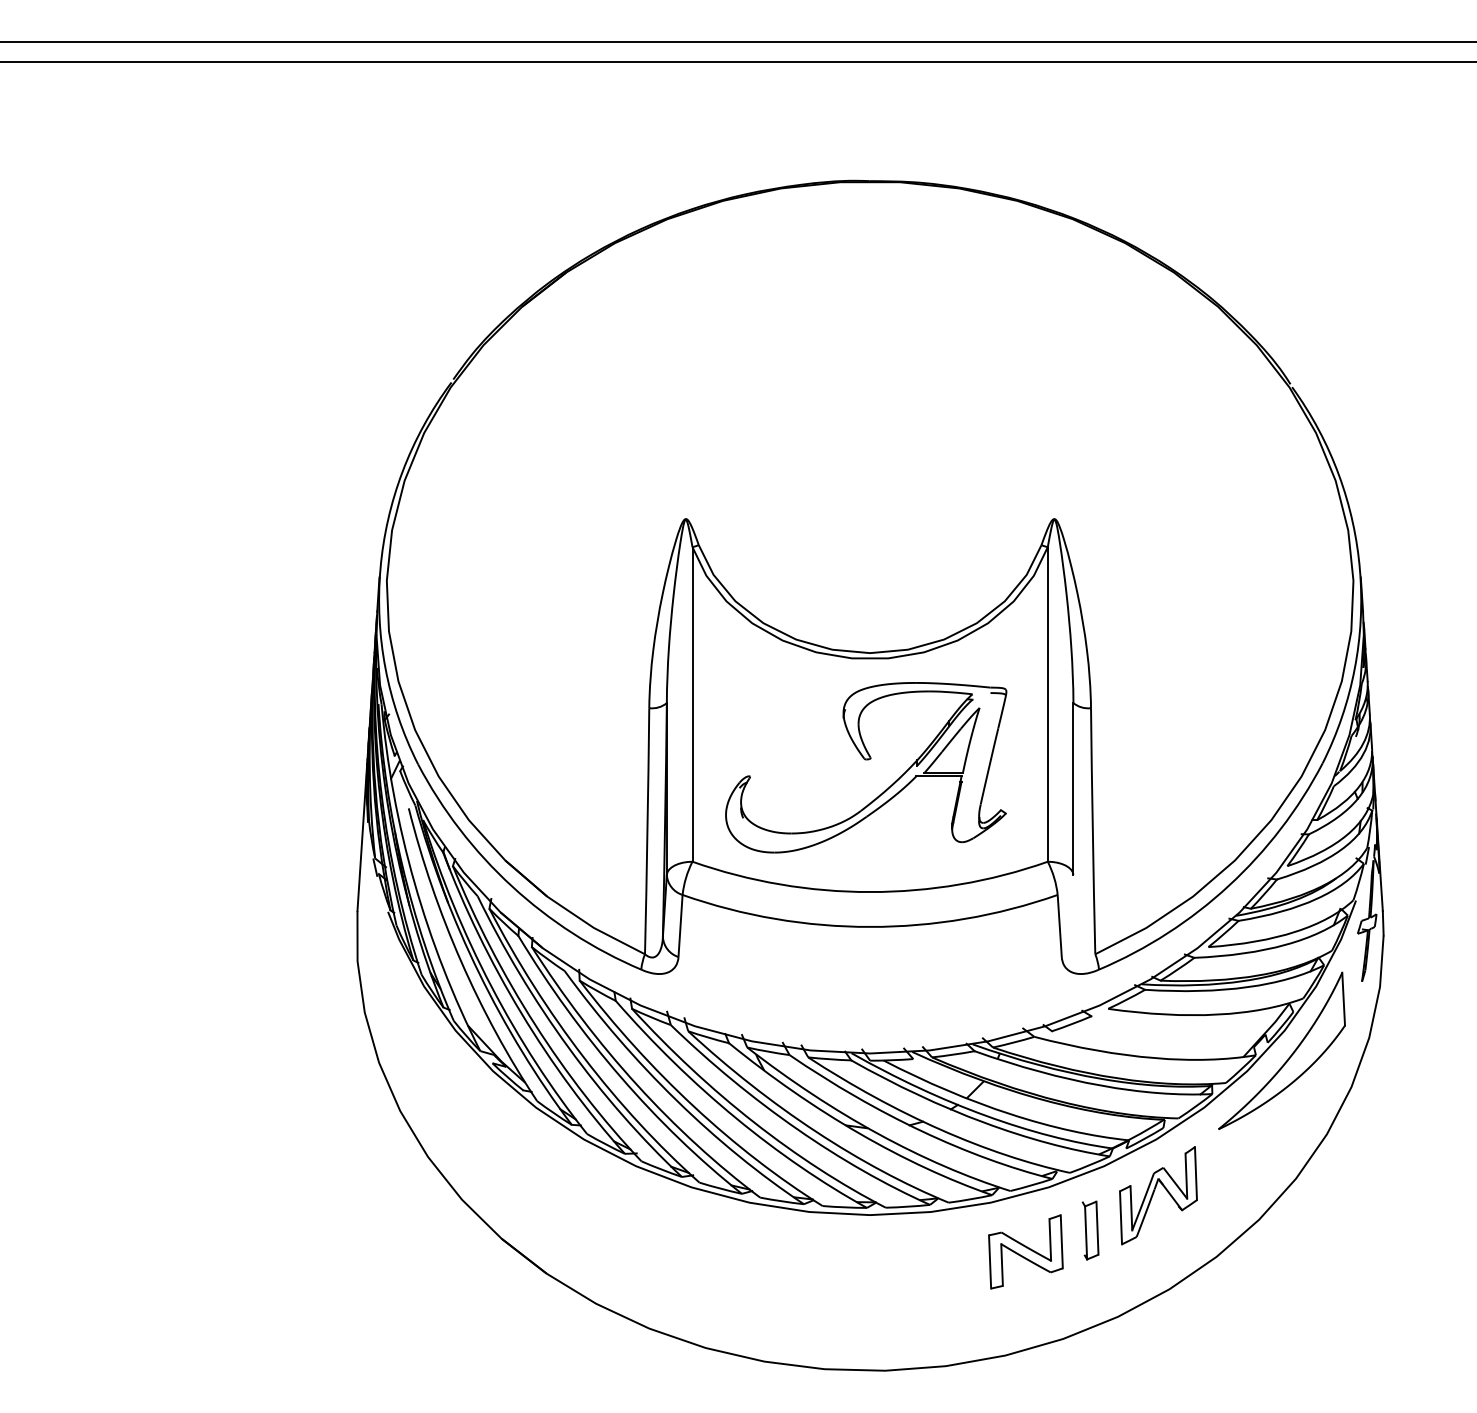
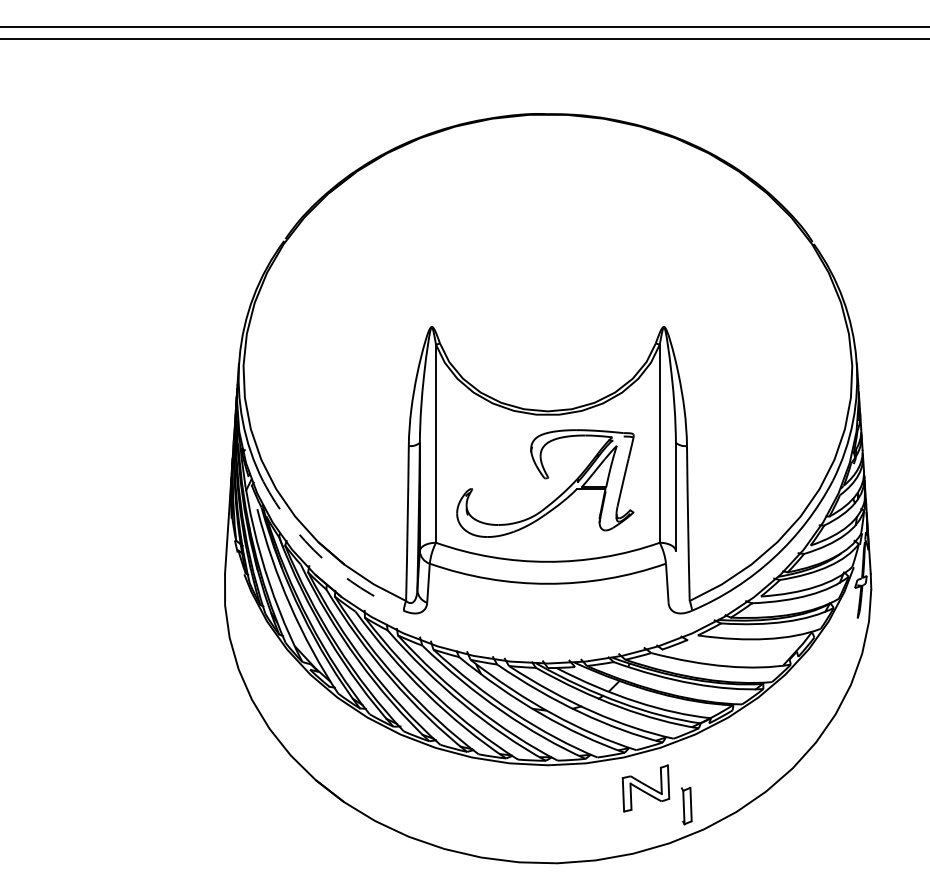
arc: (512, 886) -> (322, 558), solid -> dashed
part: (1288, 1056) -> (811, 665), removed
part: (1158, 1194) -> (729, 752), removed
part: (1090, 1229) -> (686, 805), moved

